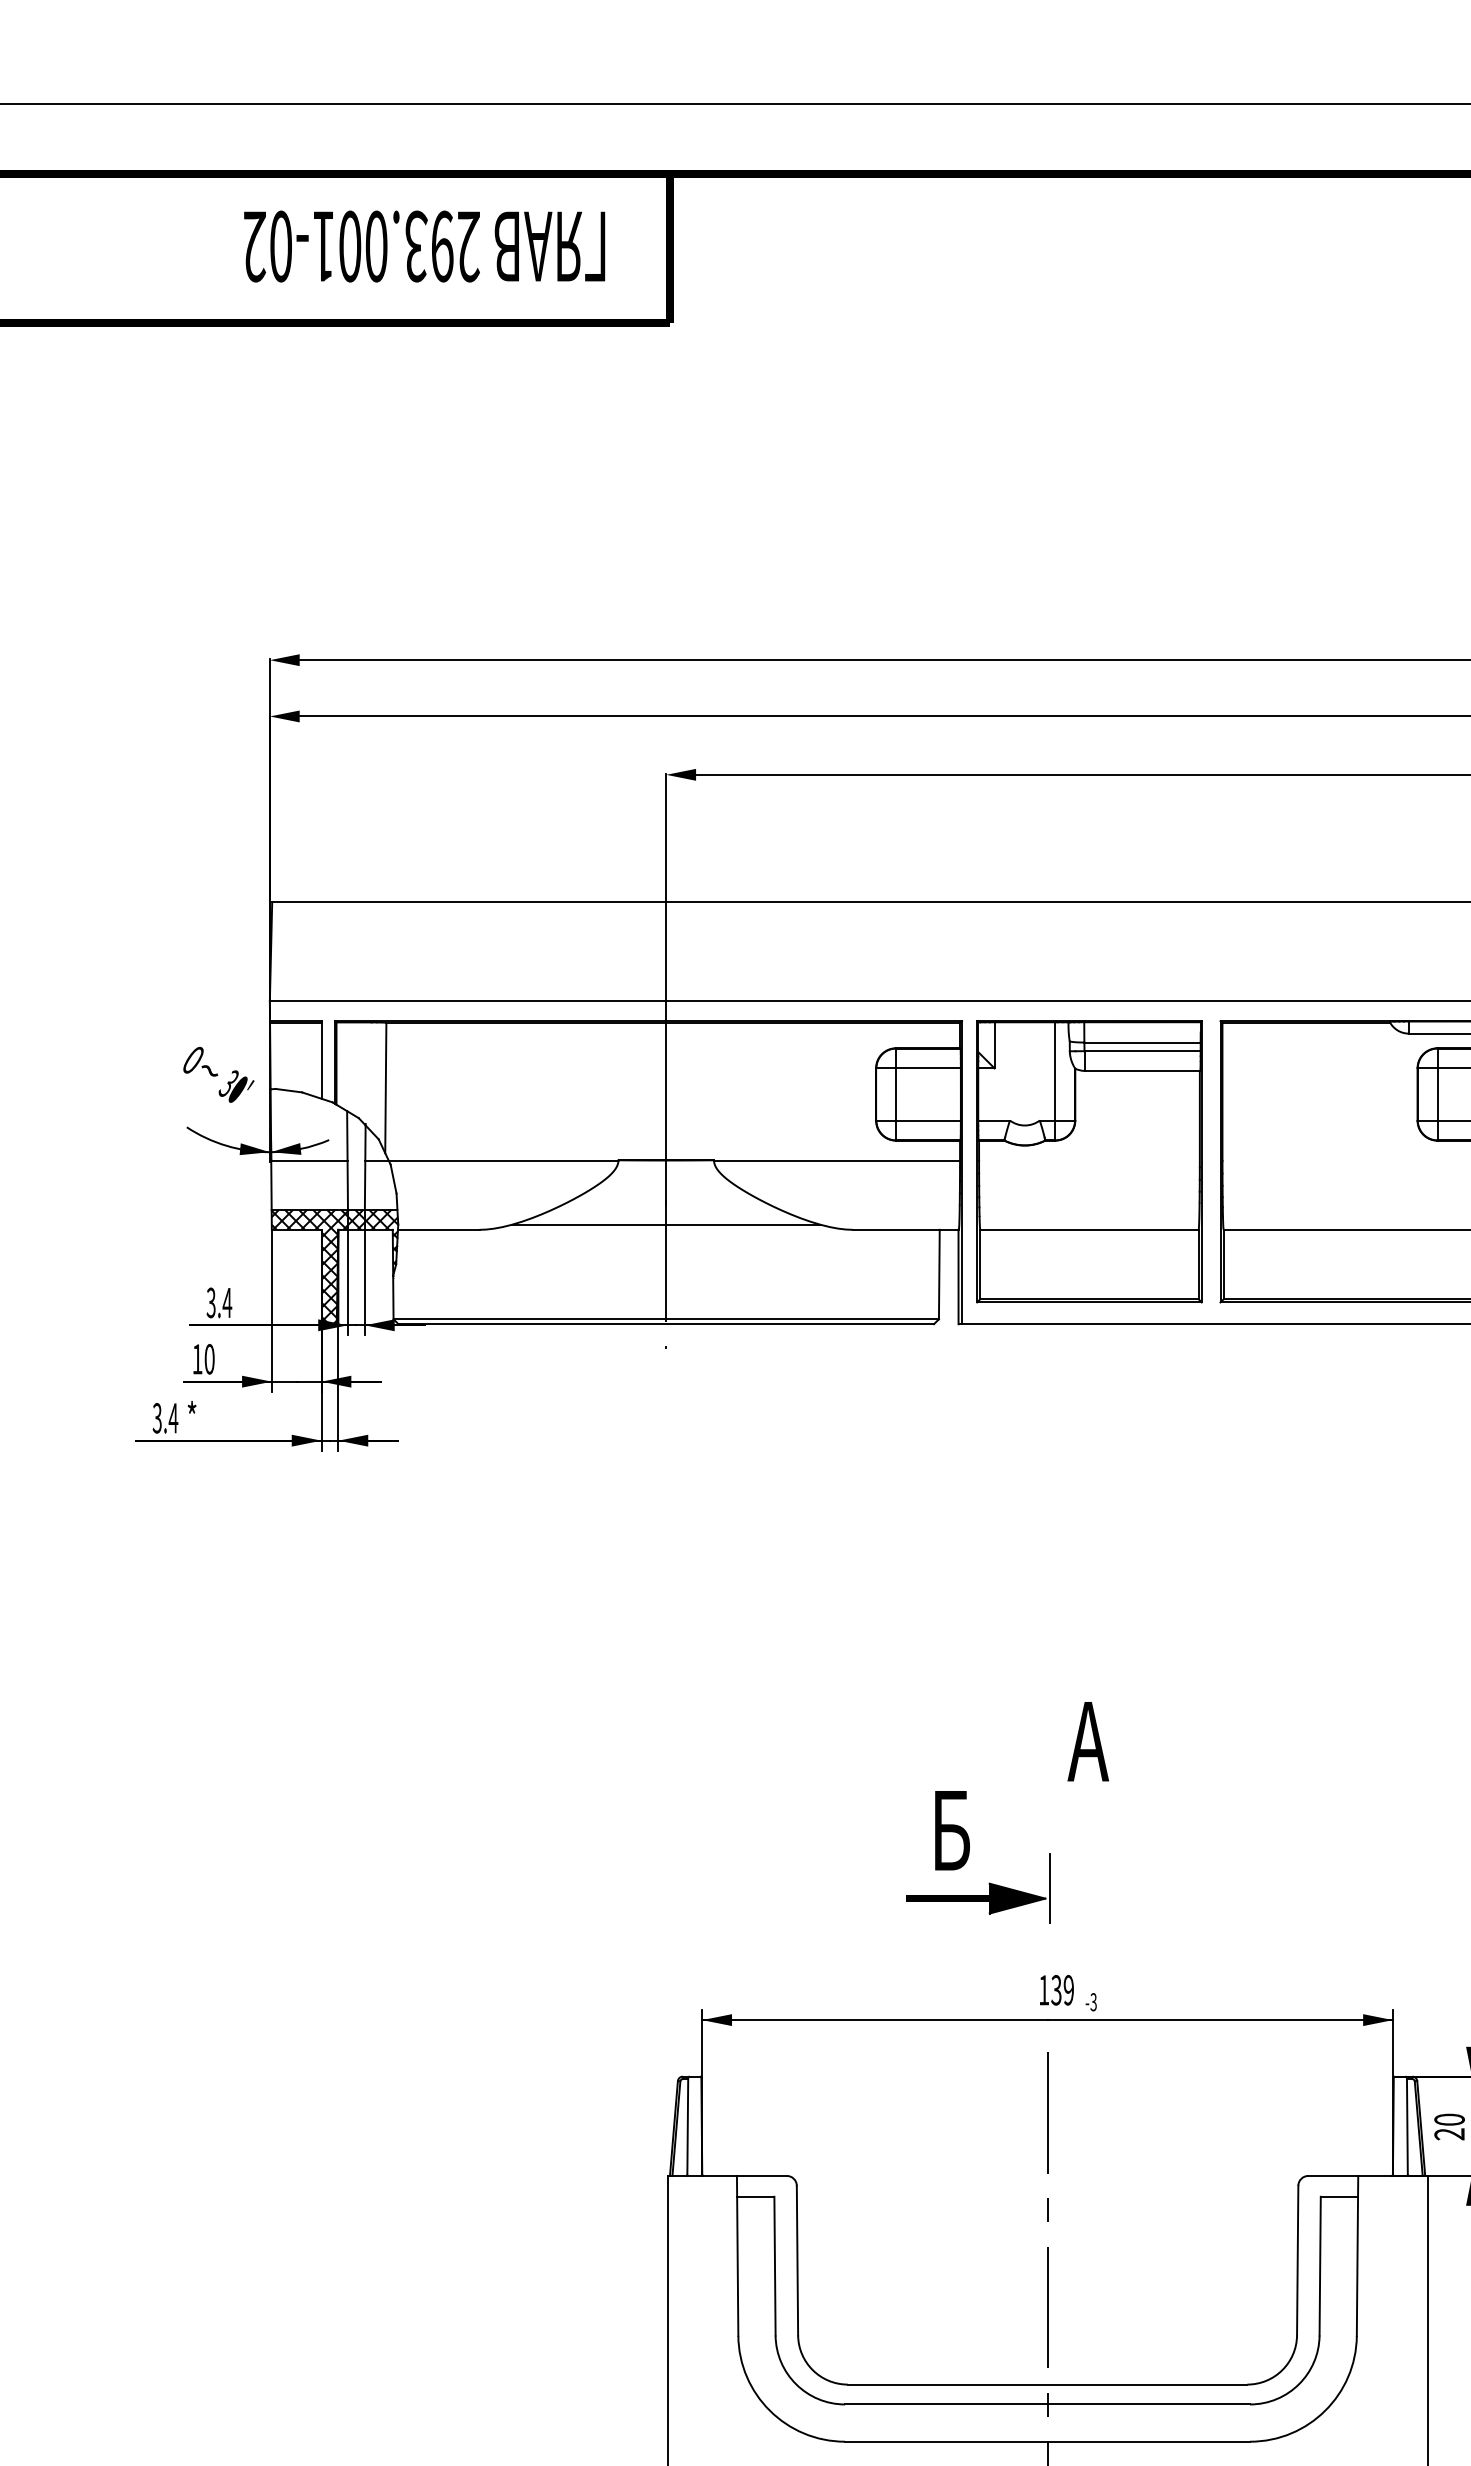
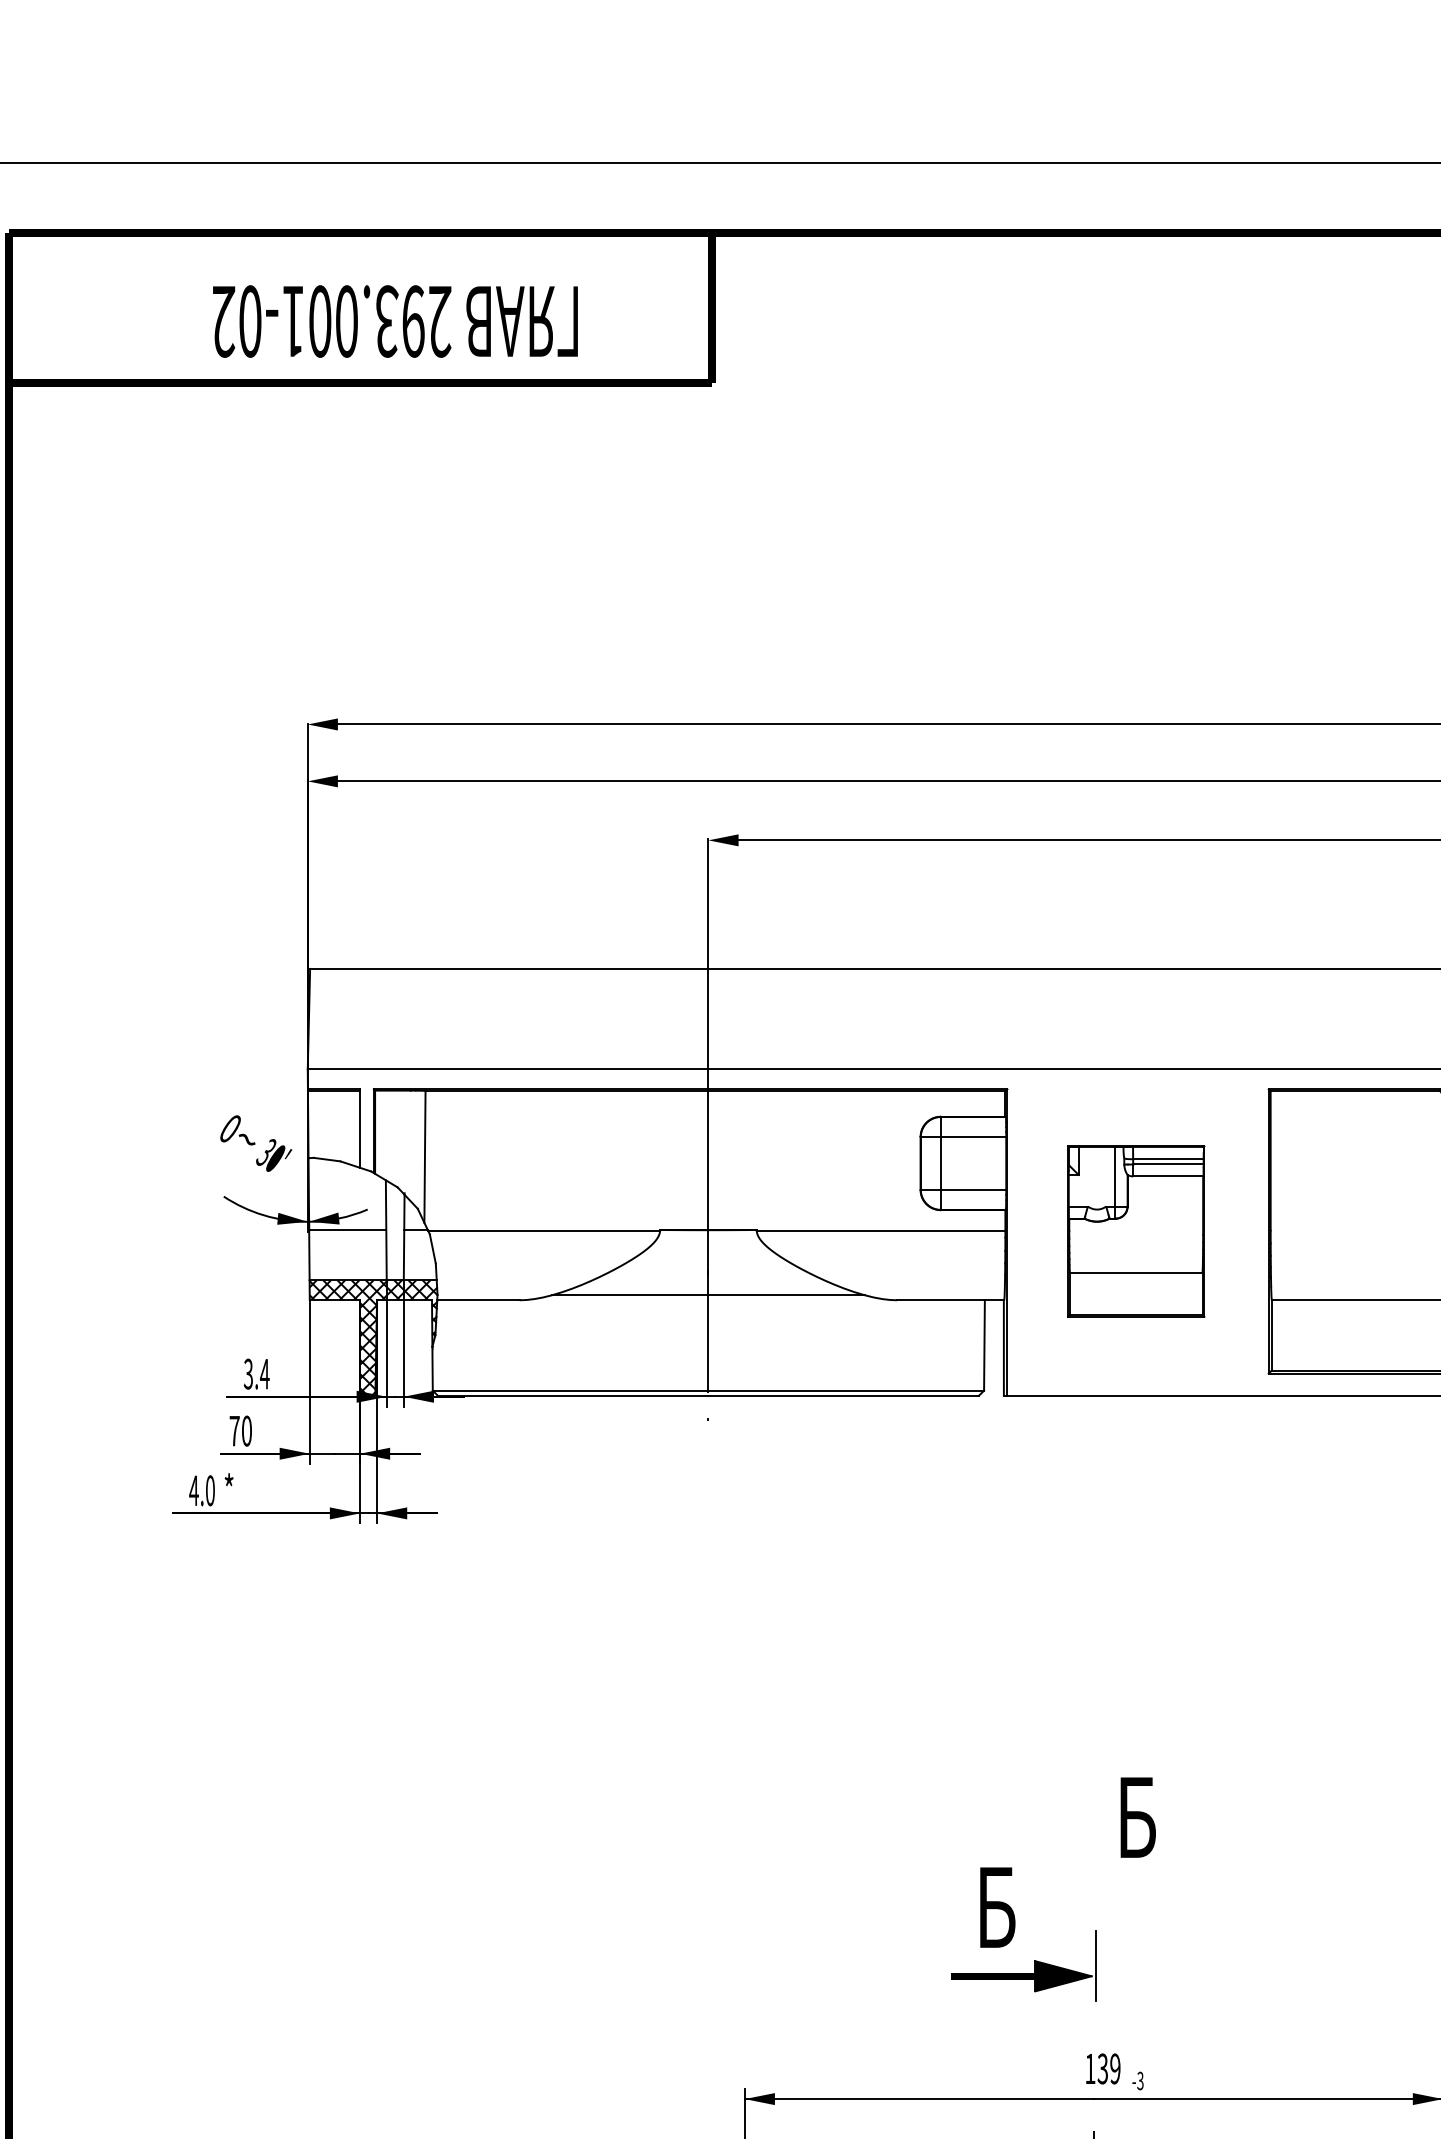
text: (424, 246) -> (395, 321), moved
part: (1089, 1161) -> (1136, 1231), size x0.6
text: (197, 1359) -> (234, 1431), 10 -> 70
text: (165, 1418) -> (202, 1490), 3.4 -> 4.0
text: (1087, 1741) -> (1134, 1817), А -> Б

